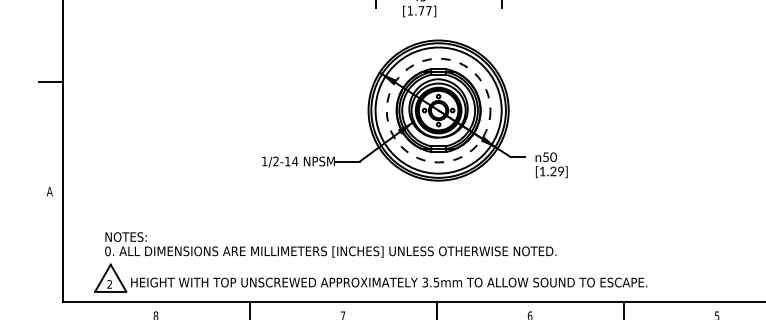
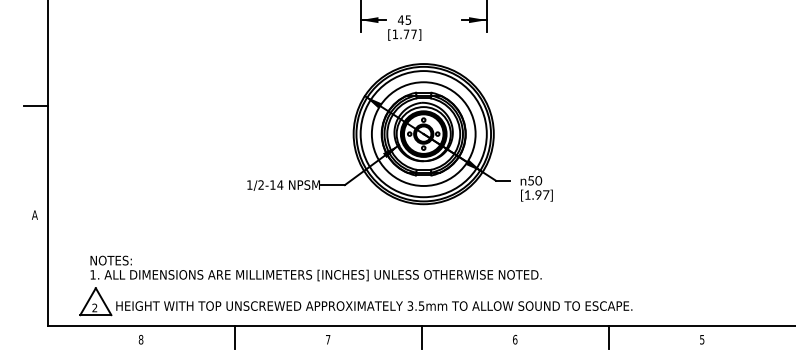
circle: (438, 110) -> (423, 134), dashed -> solid
text: (557, 170) -> (542, 194), [1.29] -> [1.97]
text: (107, 250) -> (92, 274), 0. -> 1.

